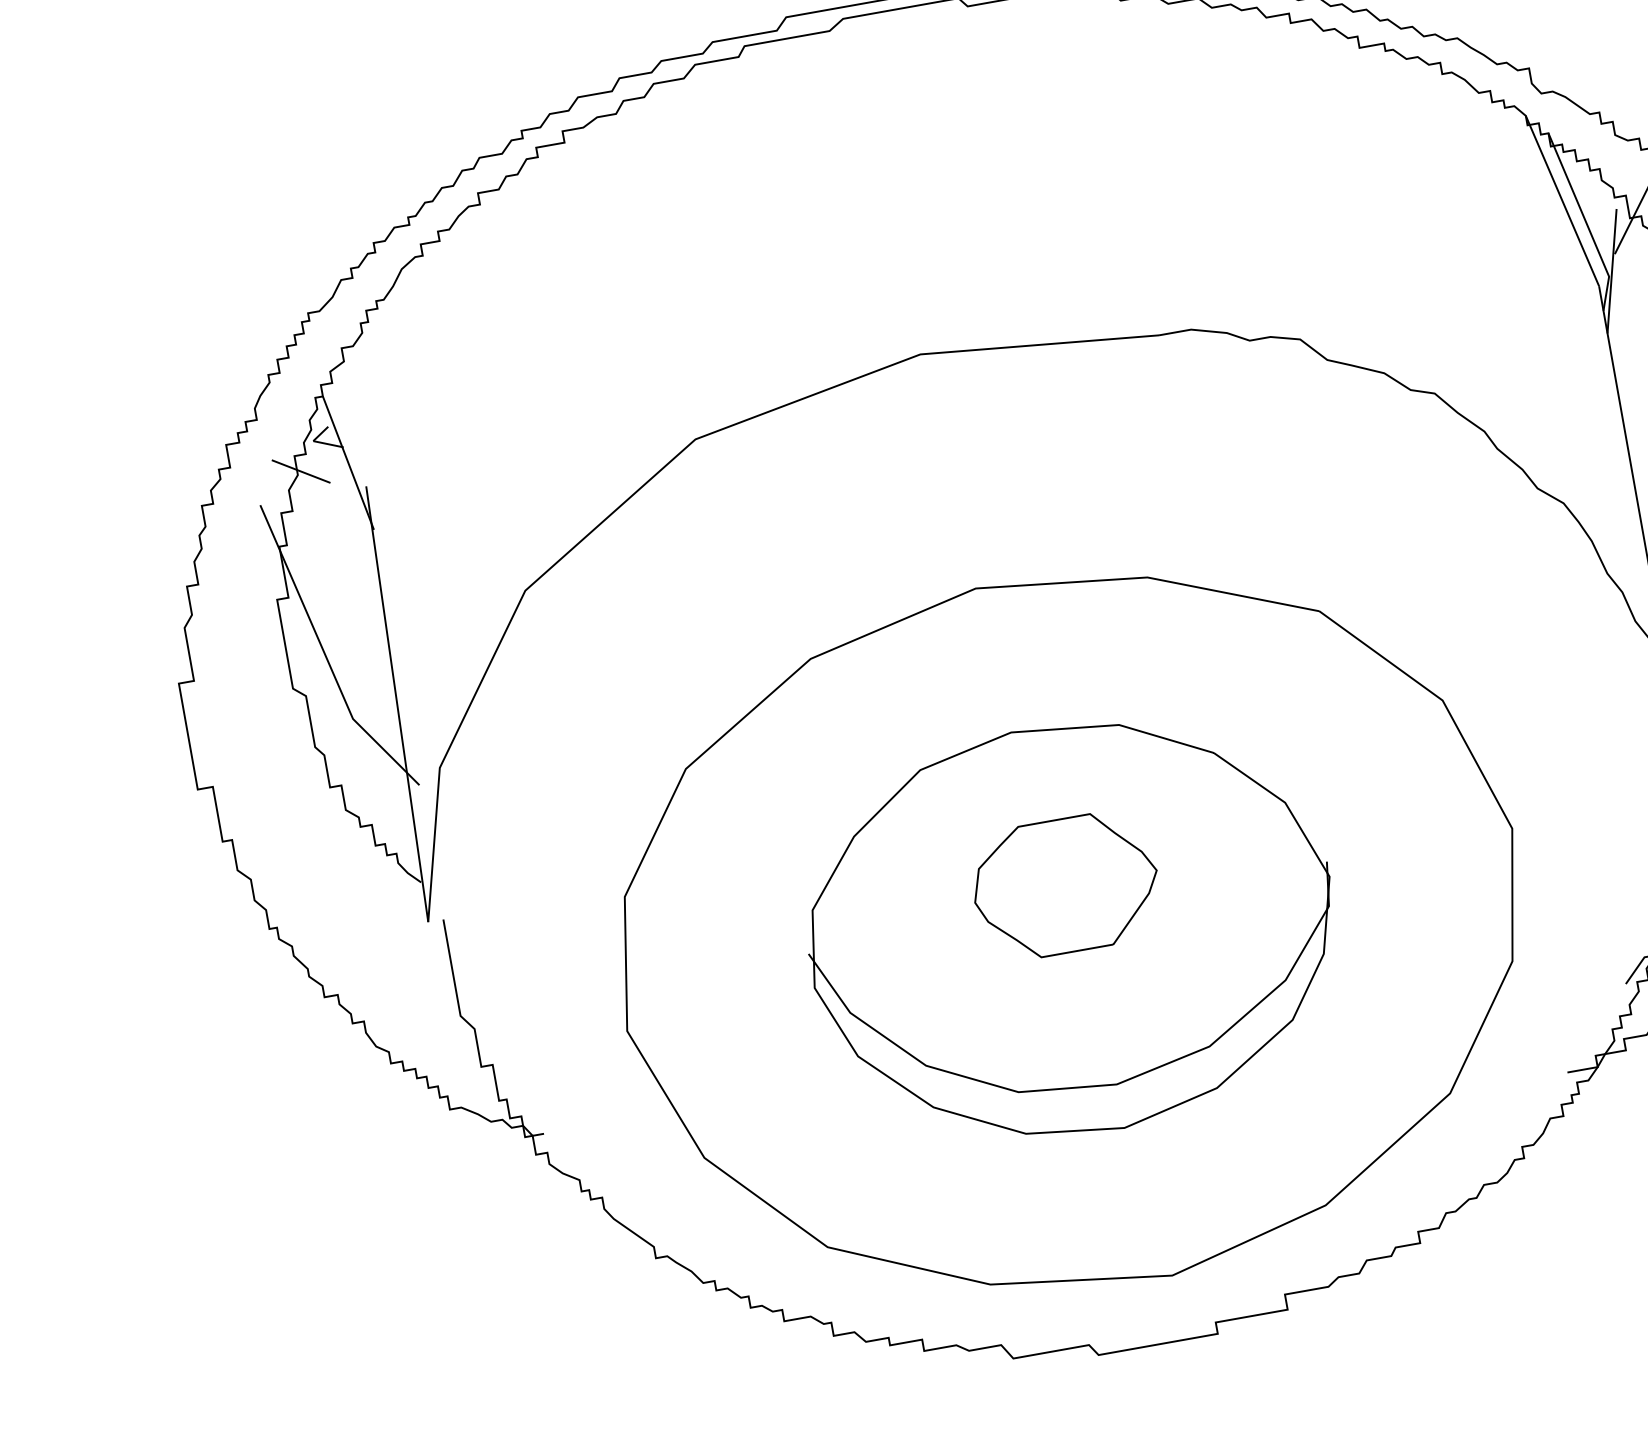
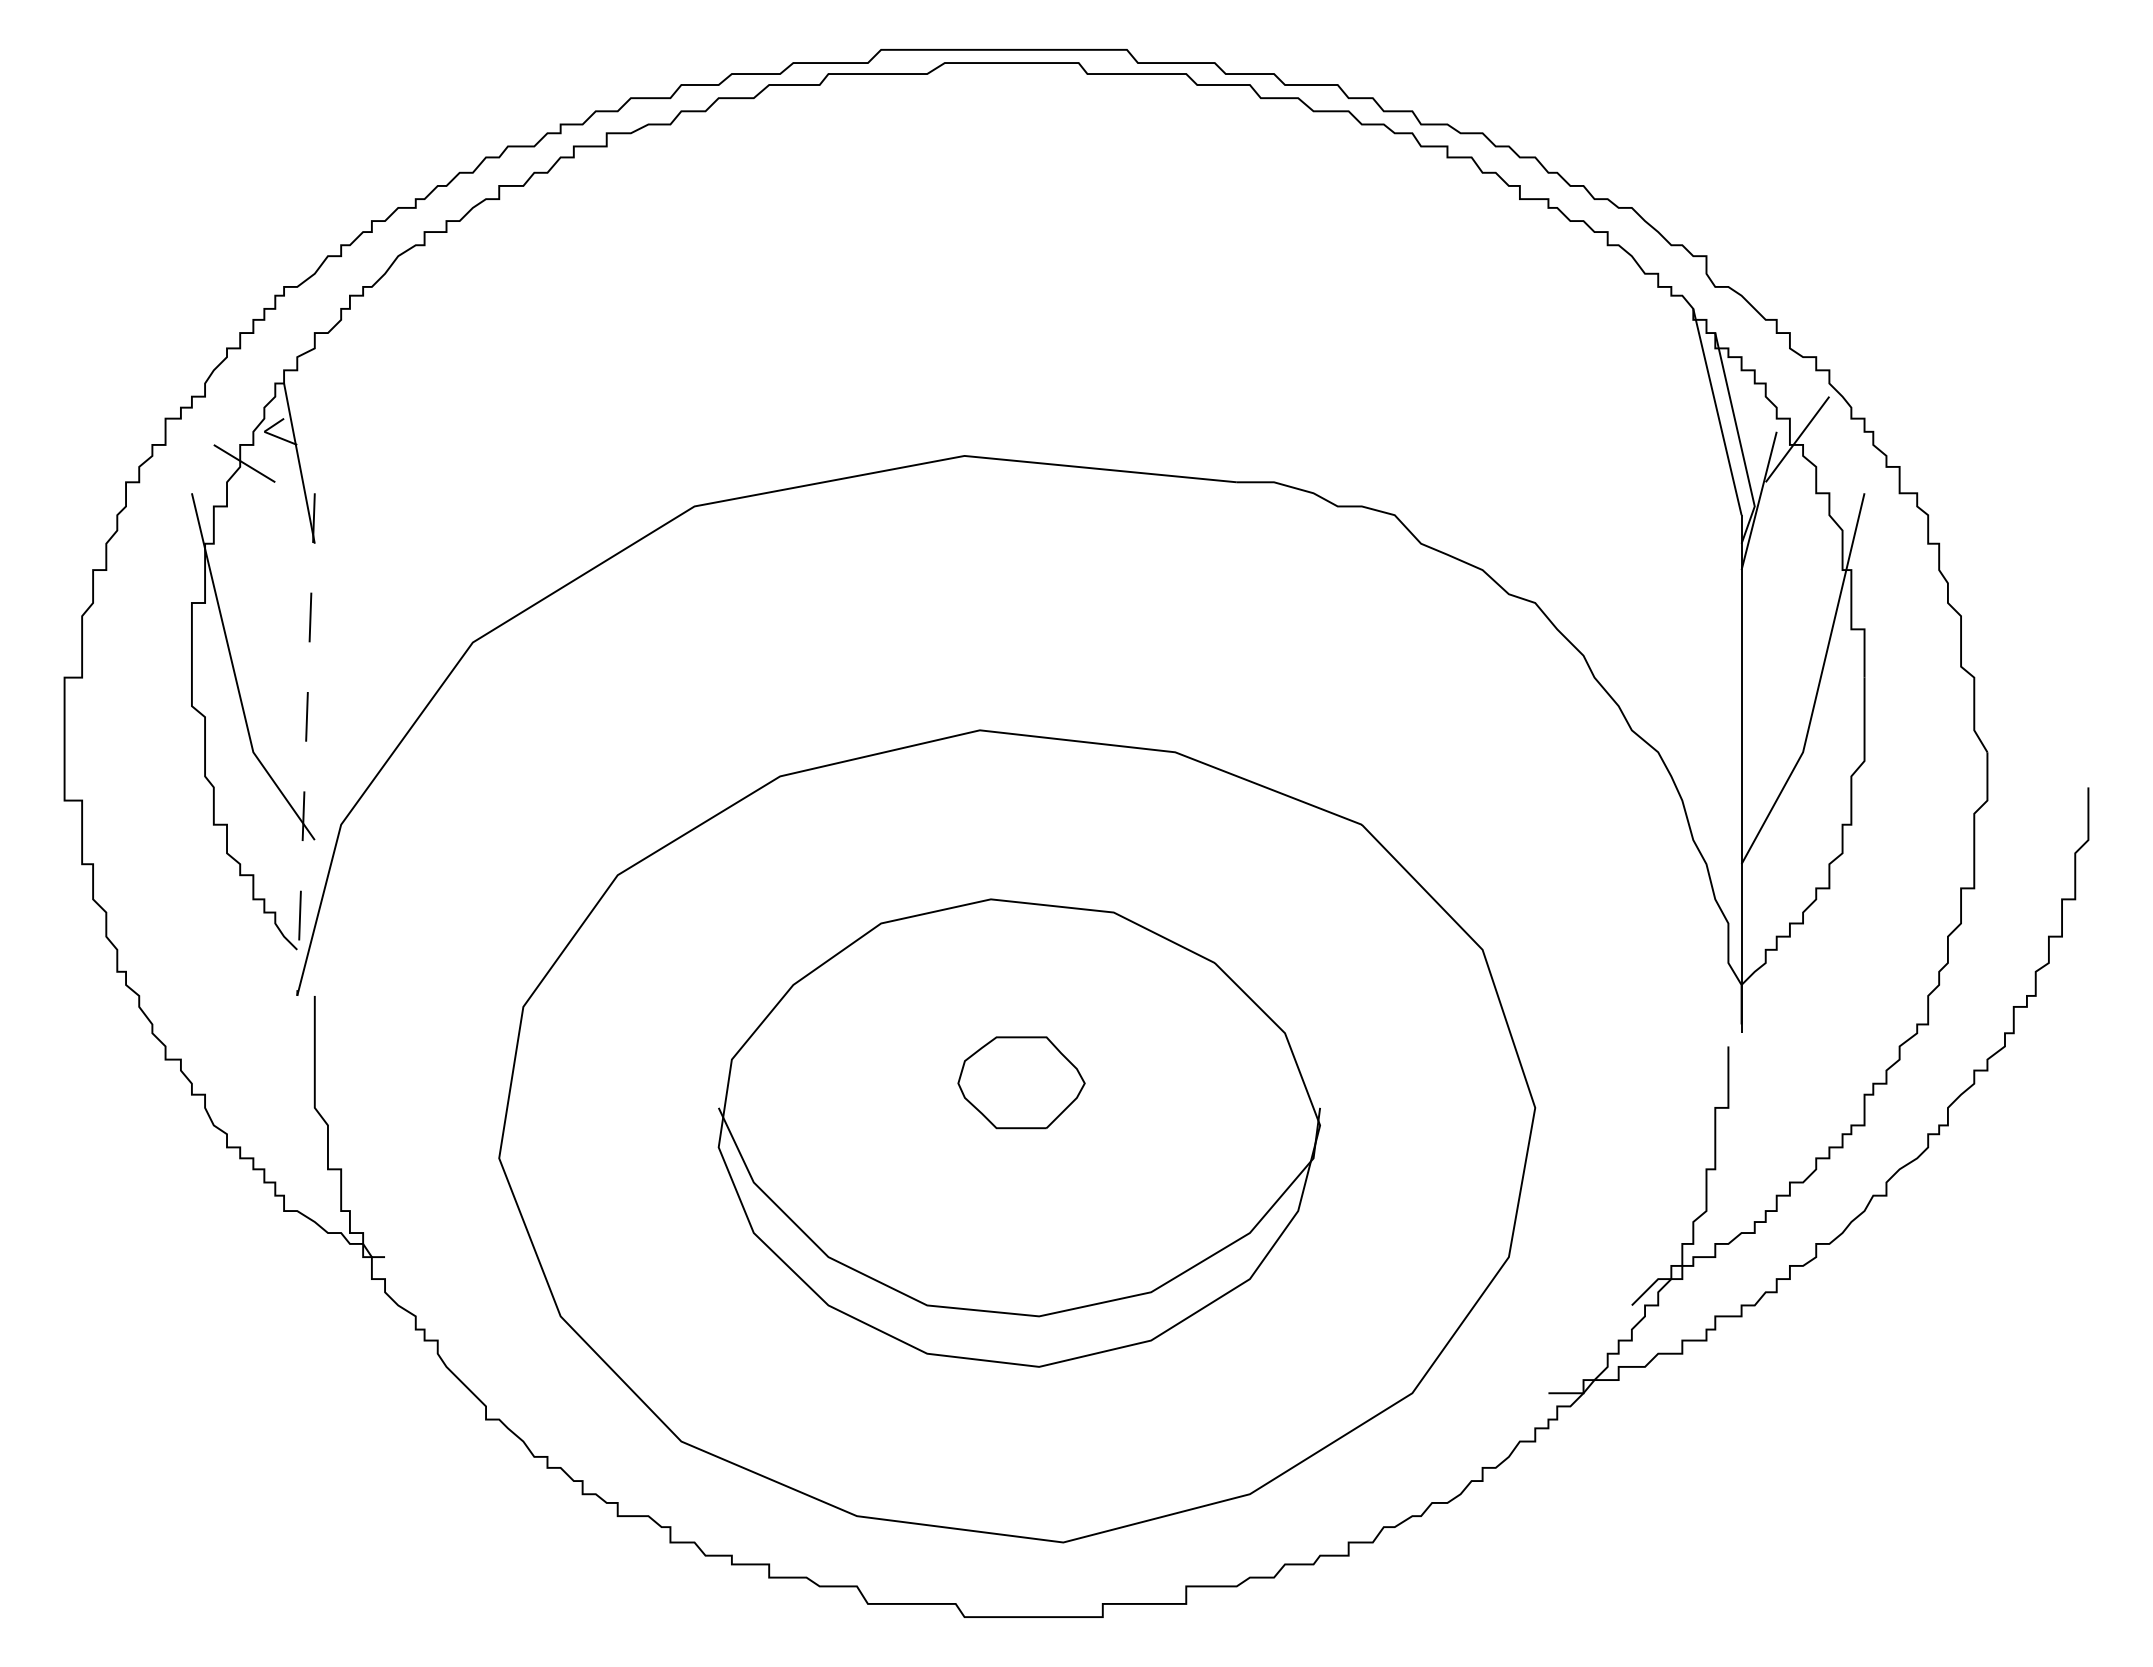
line: (397, 704) -> (306, 745), solid -> dashed
part: (1065, 885) -> (1021, 1082), size x0.6

